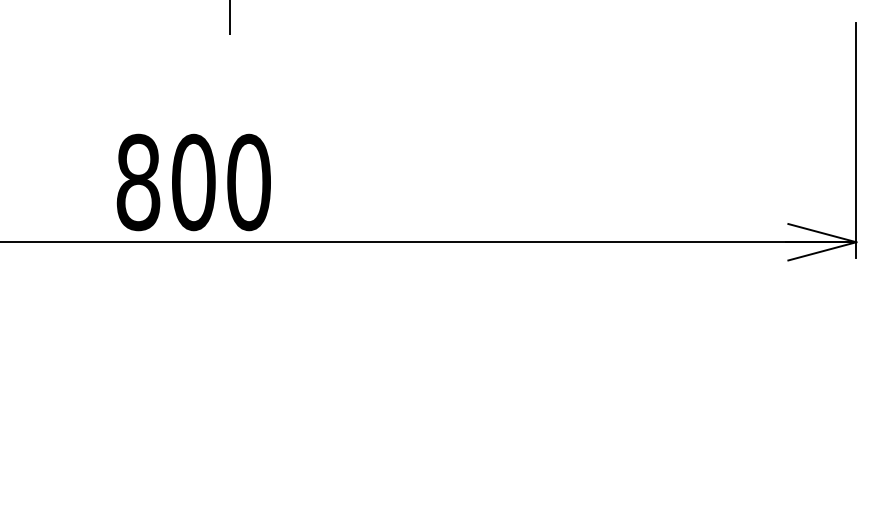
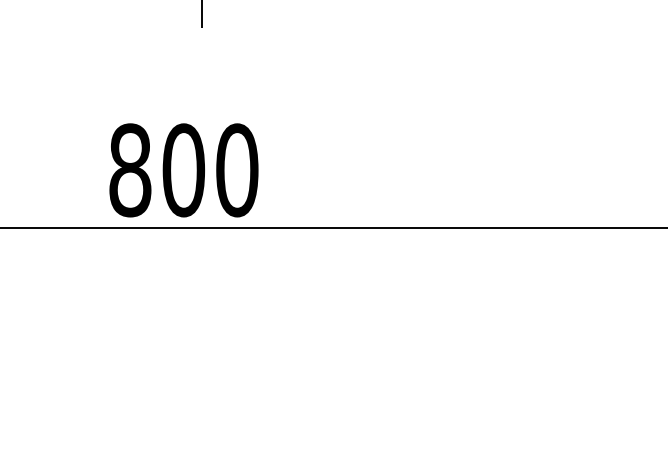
text: (193, 182) -> (183, 170), moved

